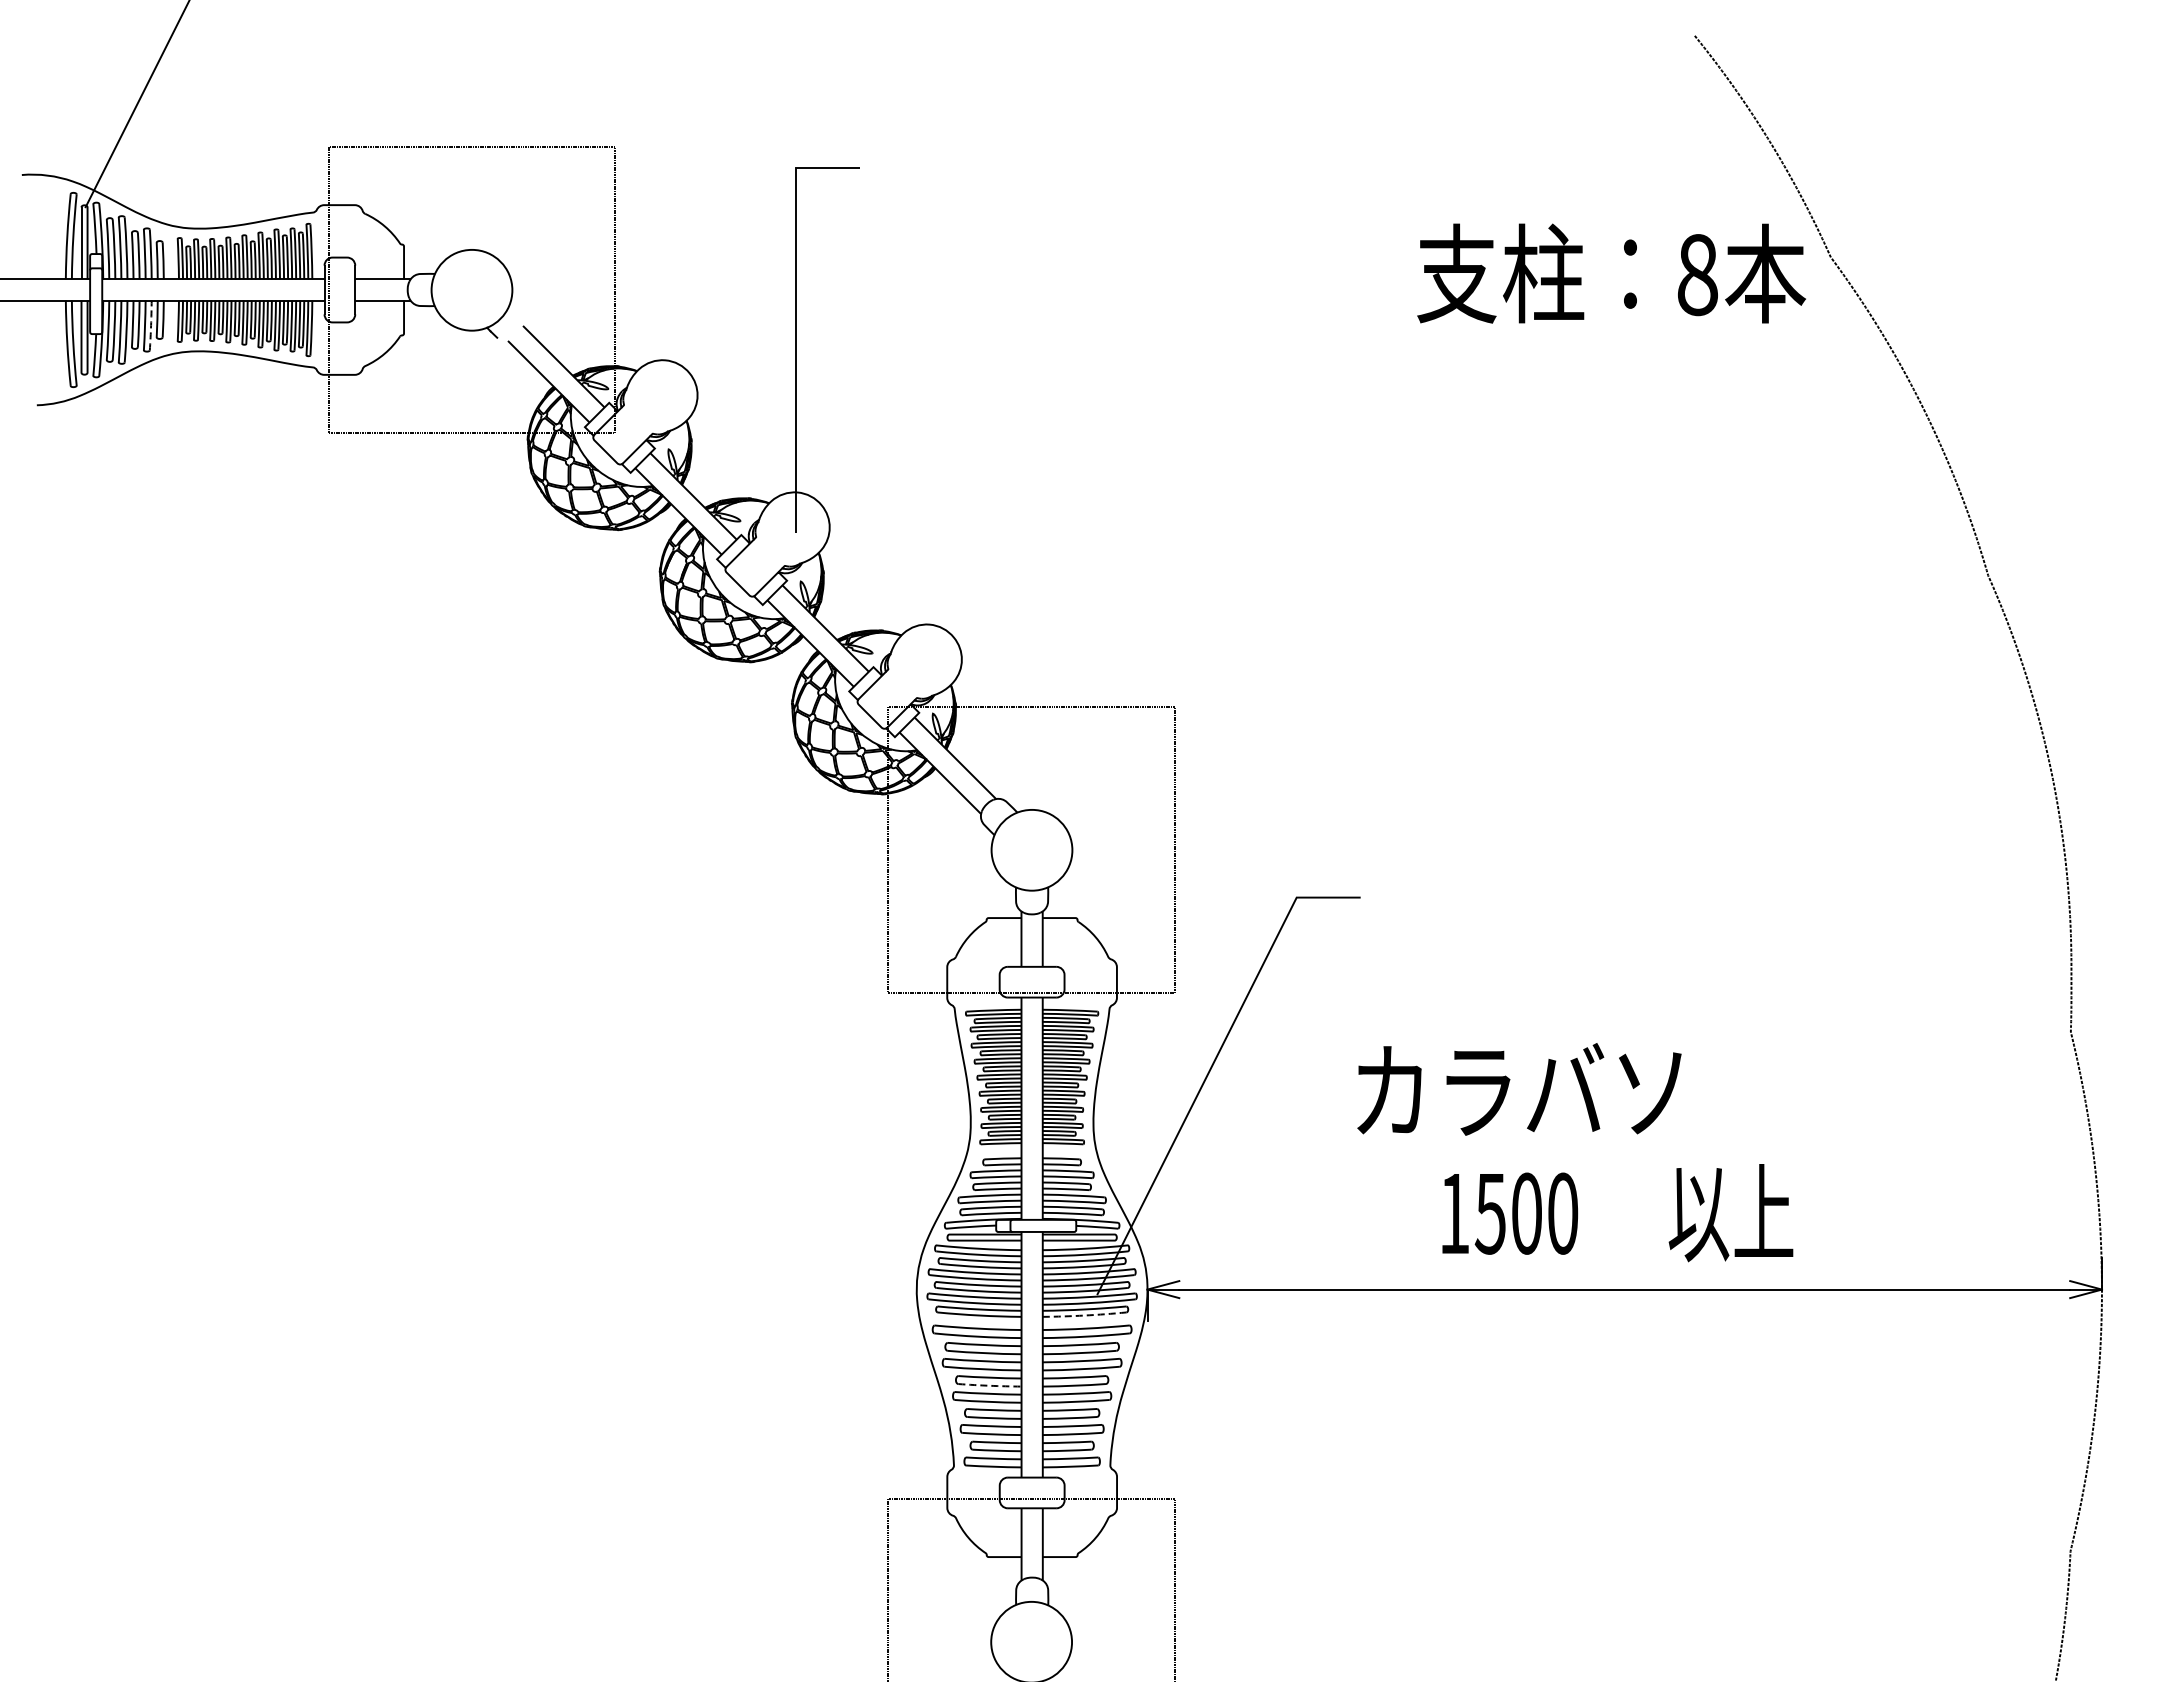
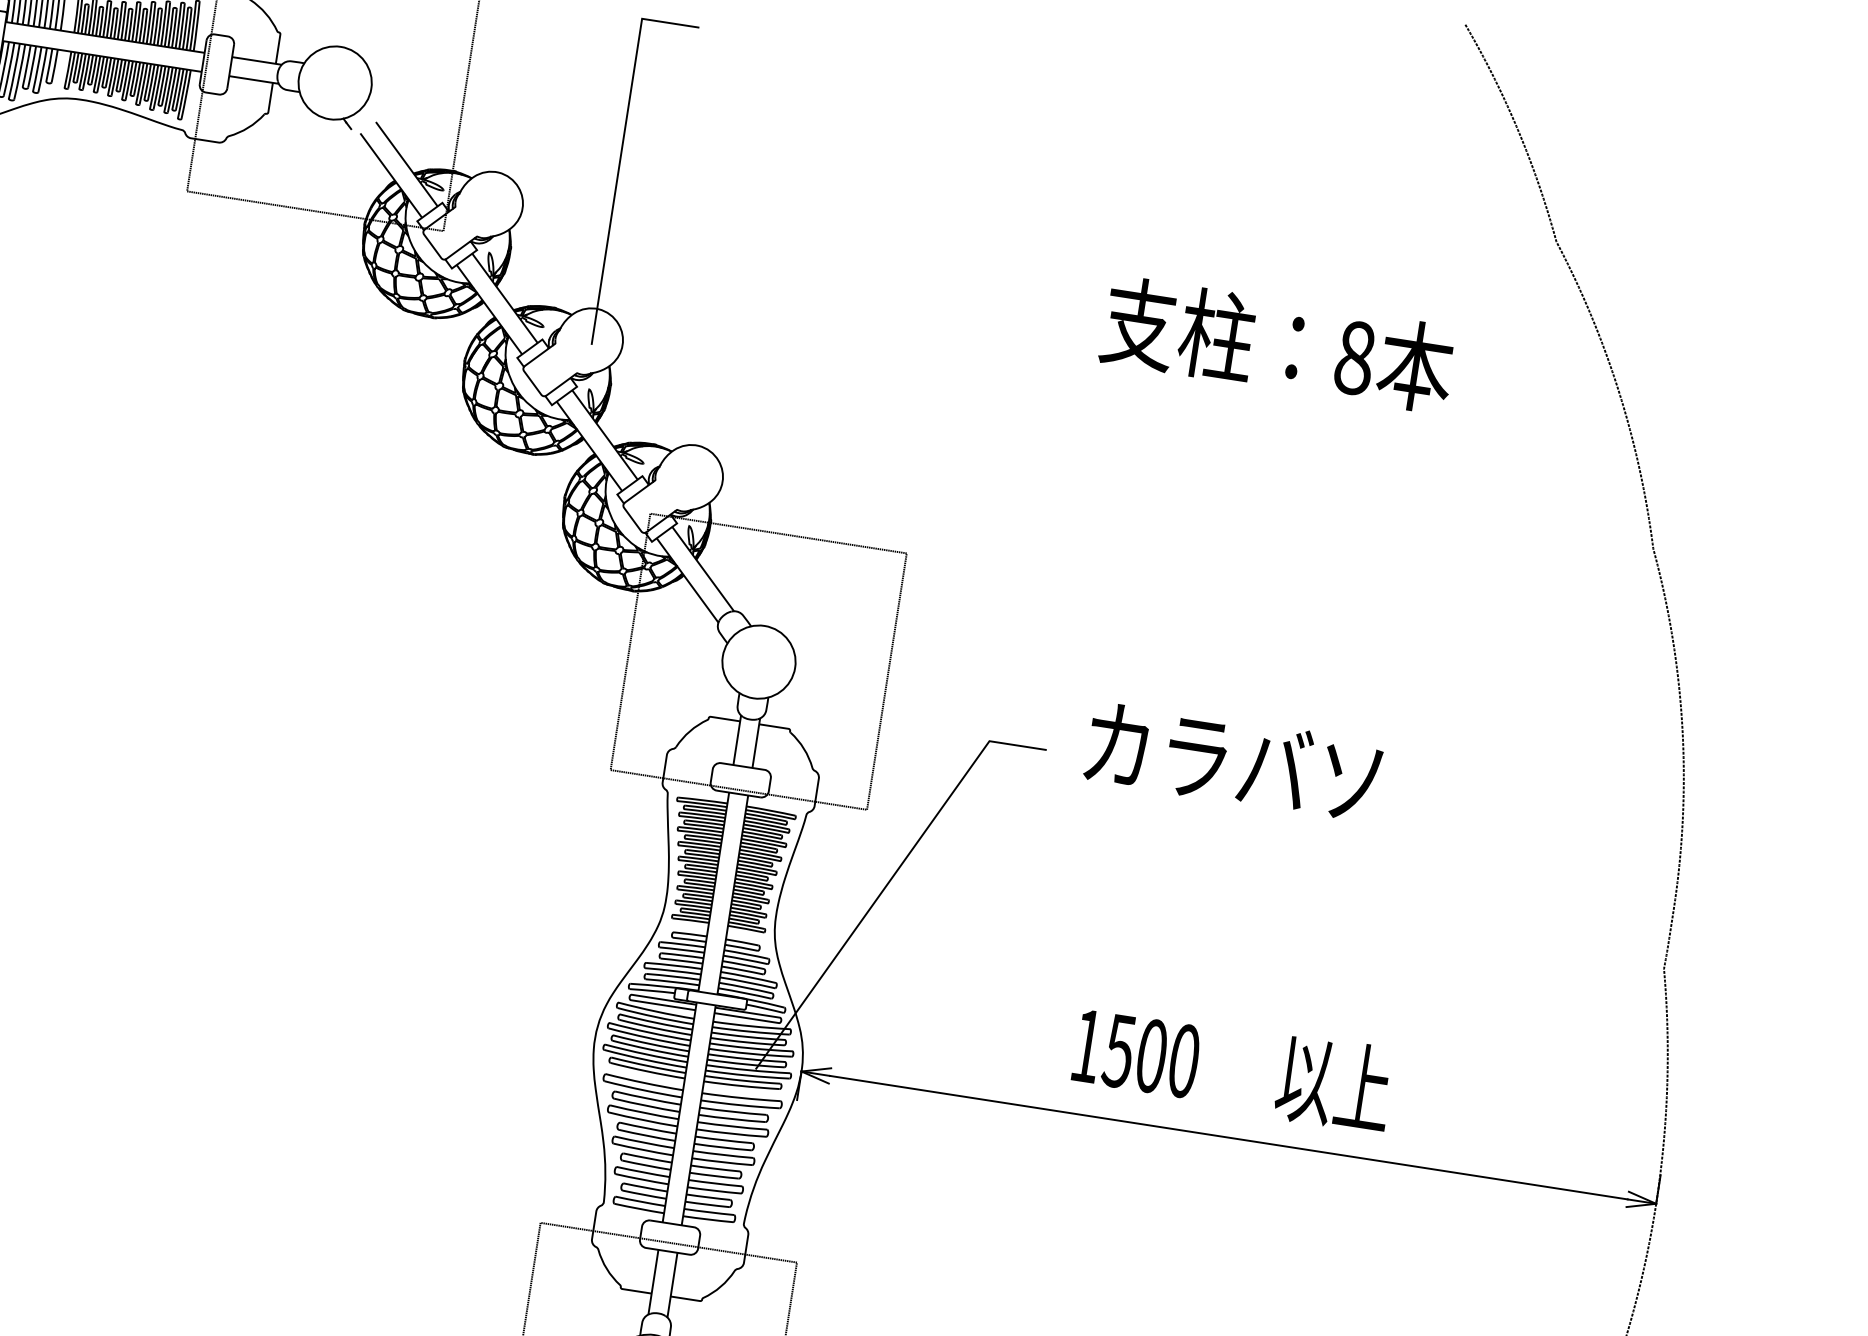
text: (1611, 273) -> (1278, 344), moved
line: (151, 325) -> (43, 70), dashed -> solid
text: (1519, 1089) -> (1233, 761), moved
line: (1084, 1315) -> (741, 1085), dashed -> solid
line: (989, 1385) -> (646, 1135), dashed -> solid

